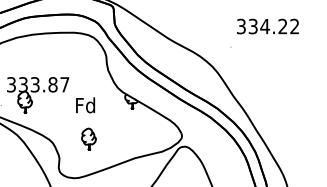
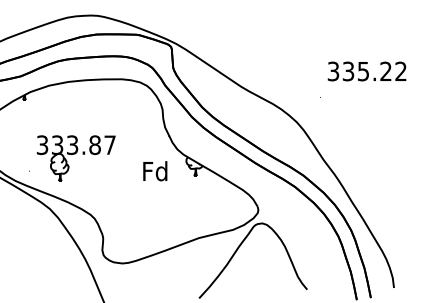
text: (265, 26) -> (363, 71), 334.22 -> 335.22
text: (85, 105) -> (155, 171), moved
part: (88, 138) -> (140, 213), removed

